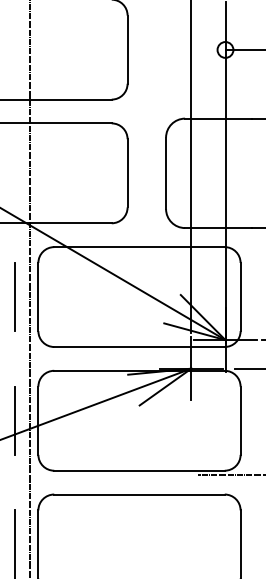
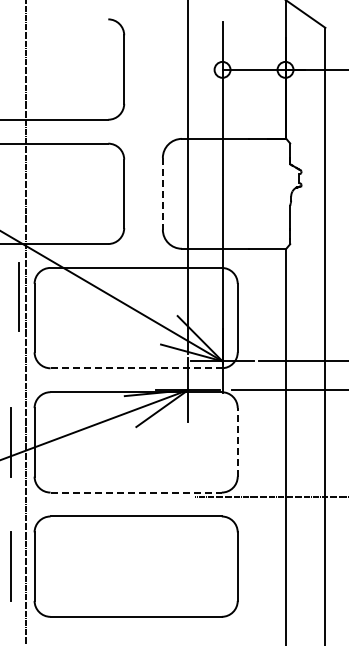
line: (165, 173) -> (162, 193), solid -> dashed
line: (14, 296) -> (18, 296), moved
line: (139, 347) -> (136, 368), solid -> dashed
line: (240, 419) -> (237, 441), solid -> dashed
line: (139, 470) -> (136, 492), solid -> dashed

